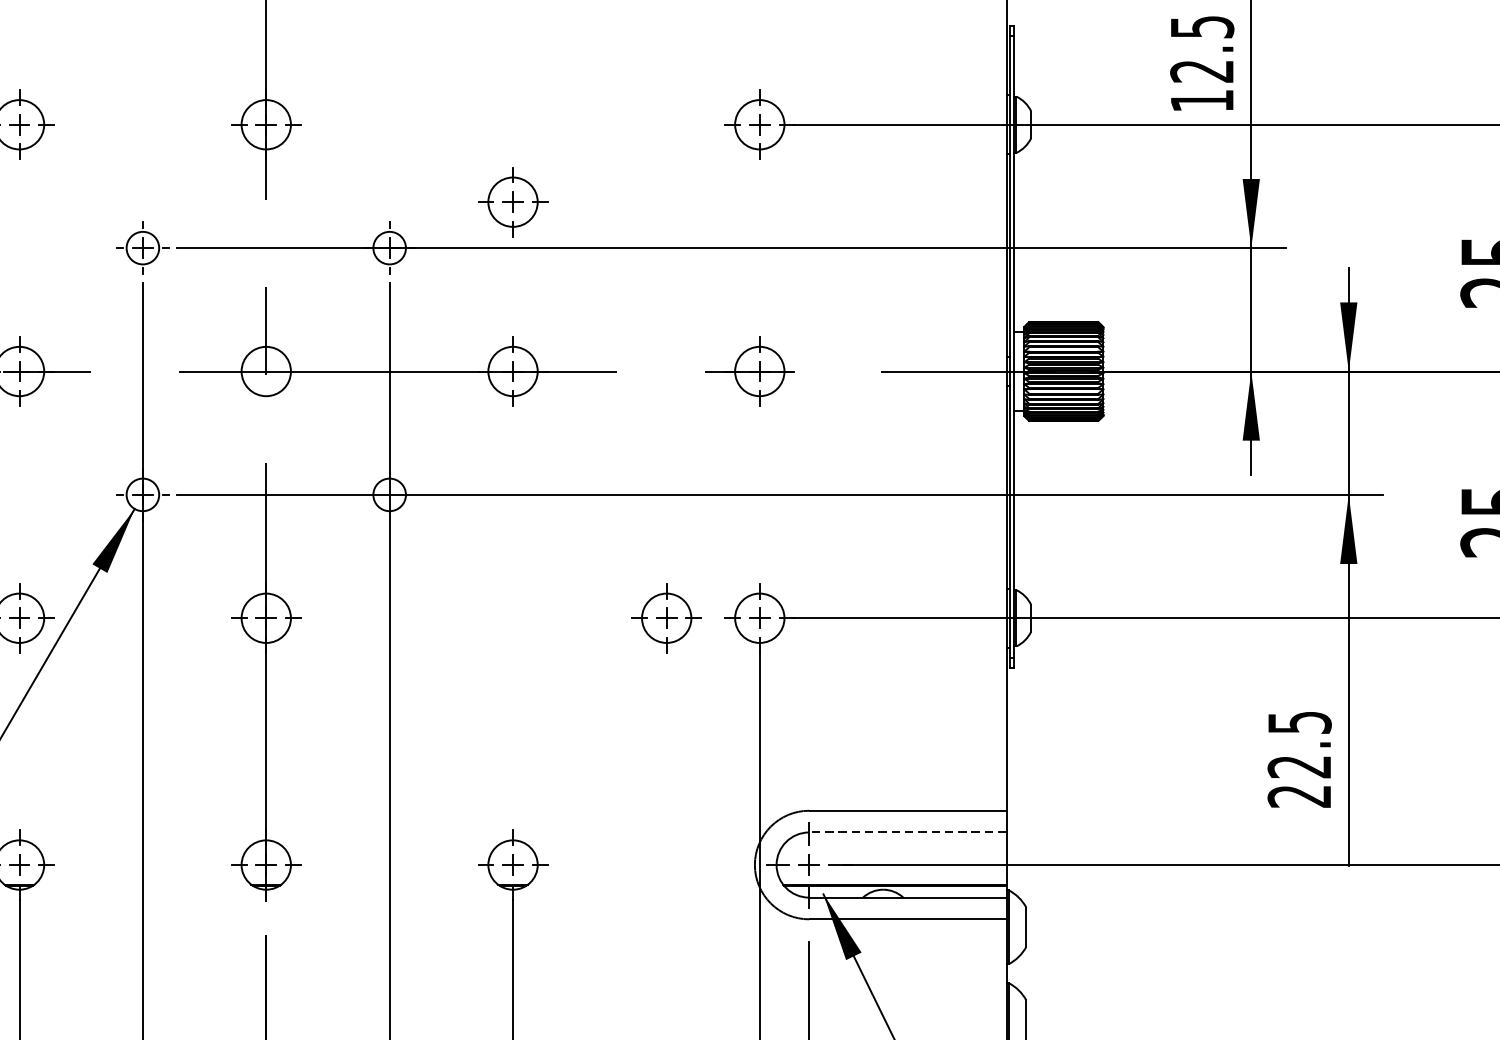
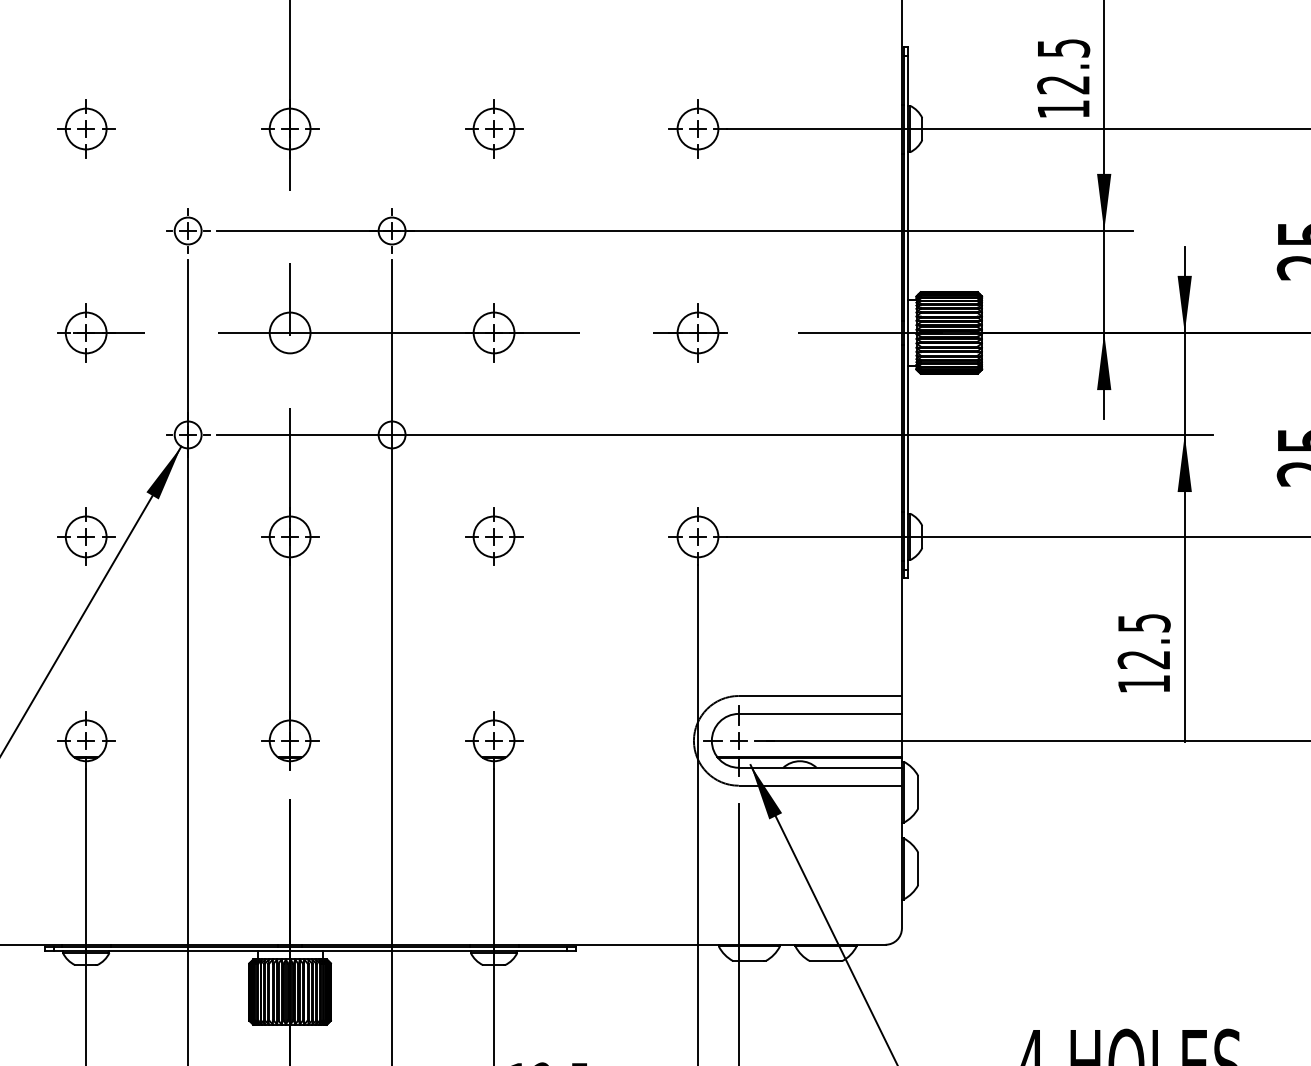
part: (513, 201) -> (494, 128), moved
part: (667, 617) -> (494, 536), moved
text: (1298, 796) -> (1143, 684), 22.5 -> 12.5
line: (908, 831) -> (820, 713), dashed -> solid

